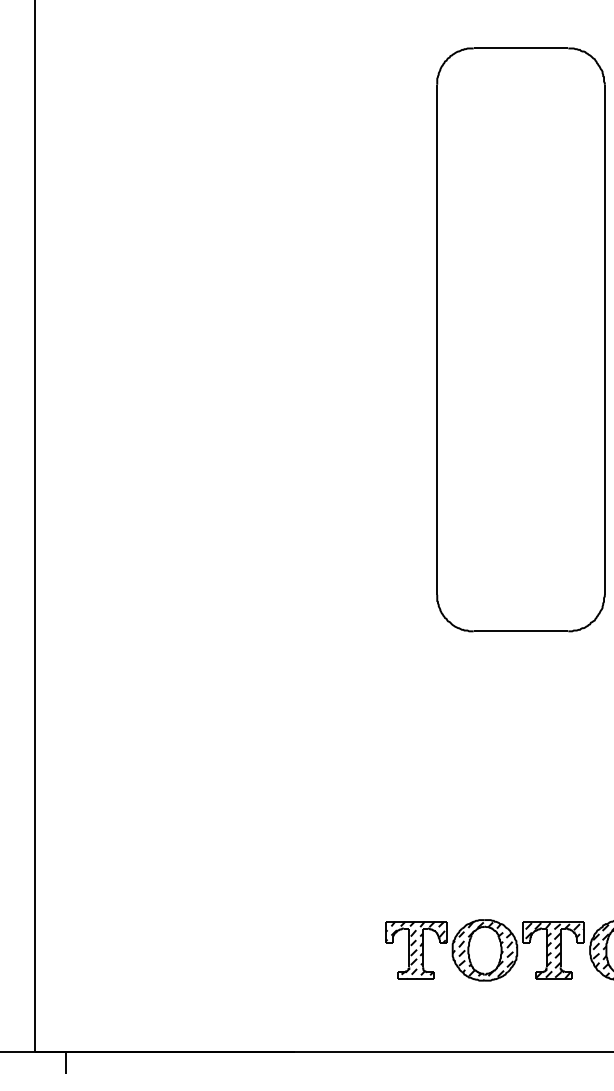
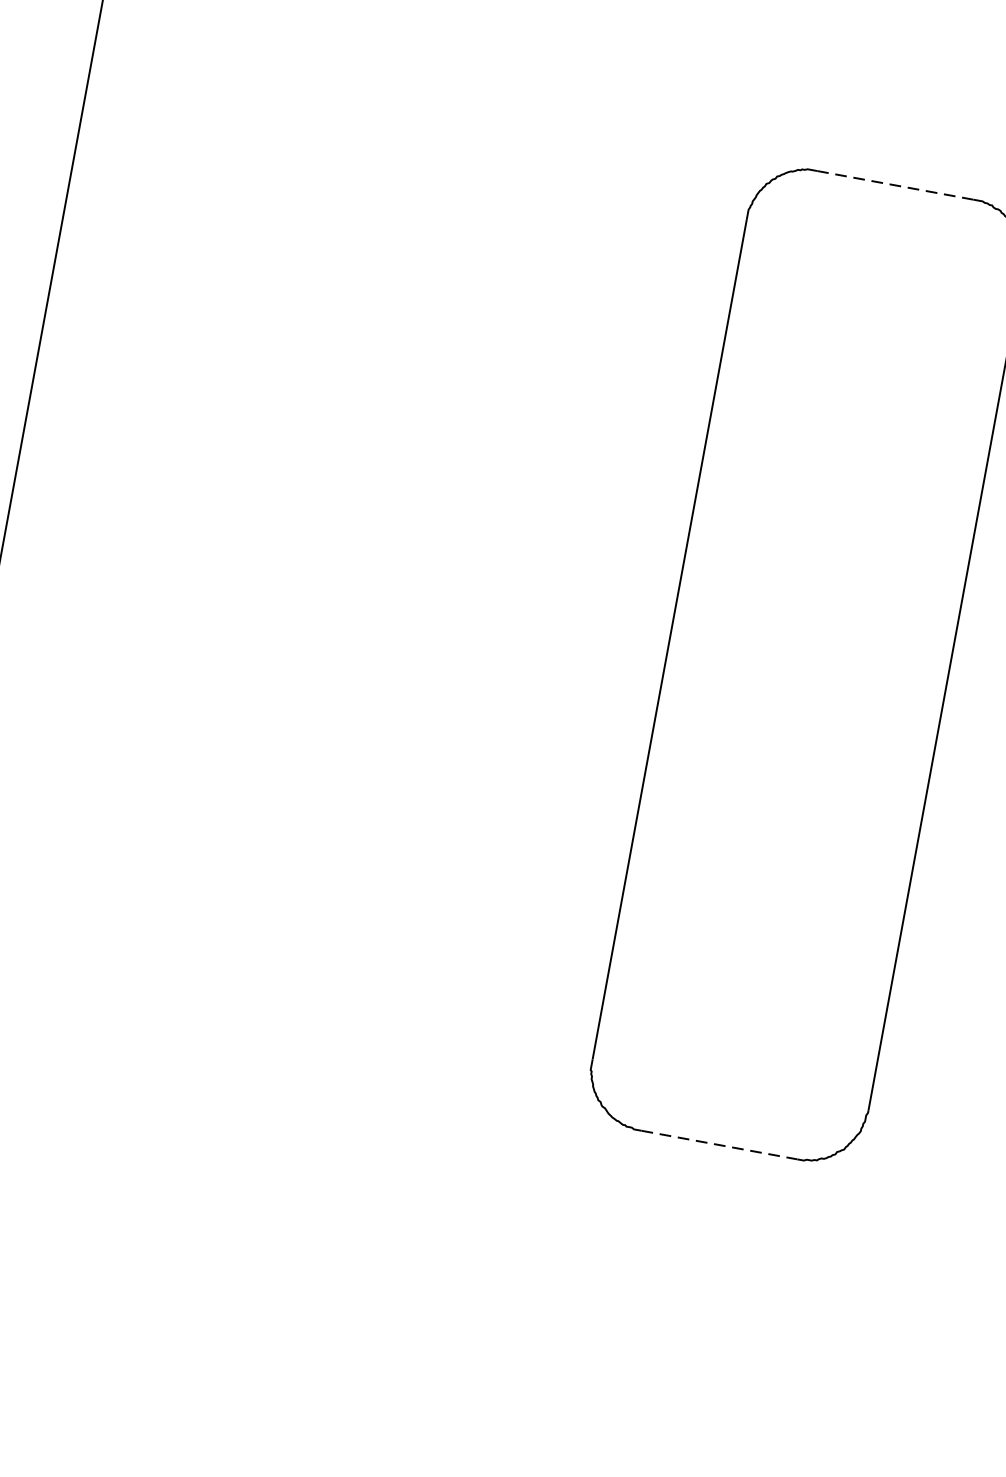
line: (520, 48) -> (894, 185), solid -> dashed
line: (521, 631) -> (720, 1145), solid -> dashed

